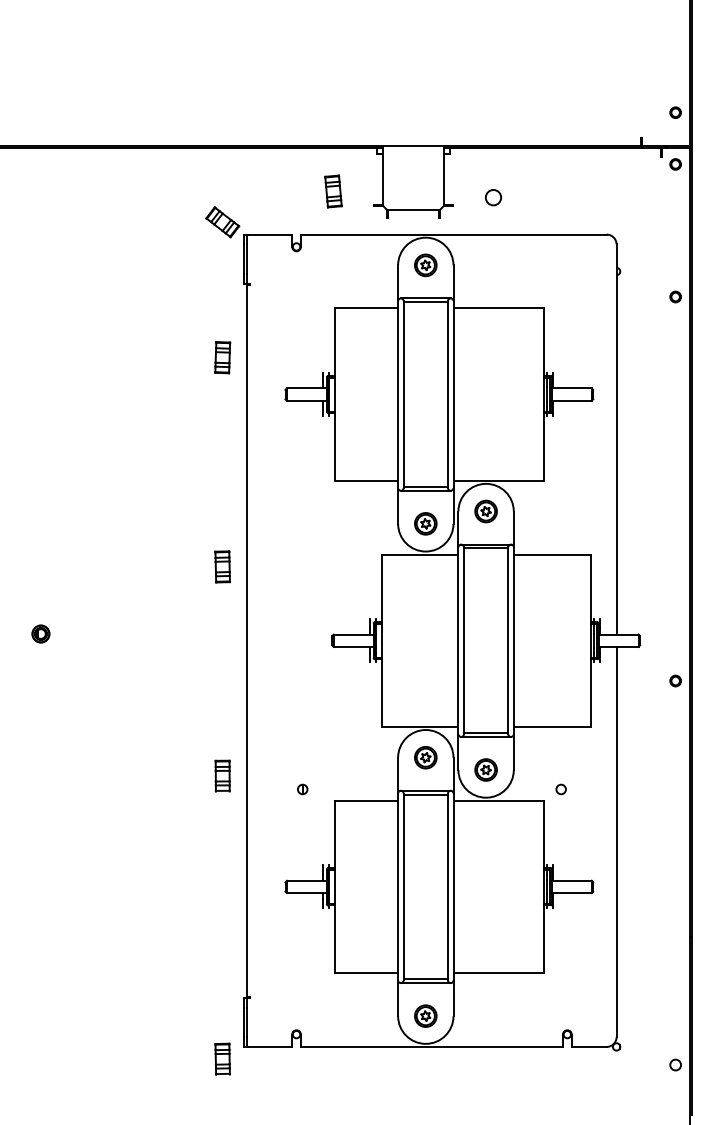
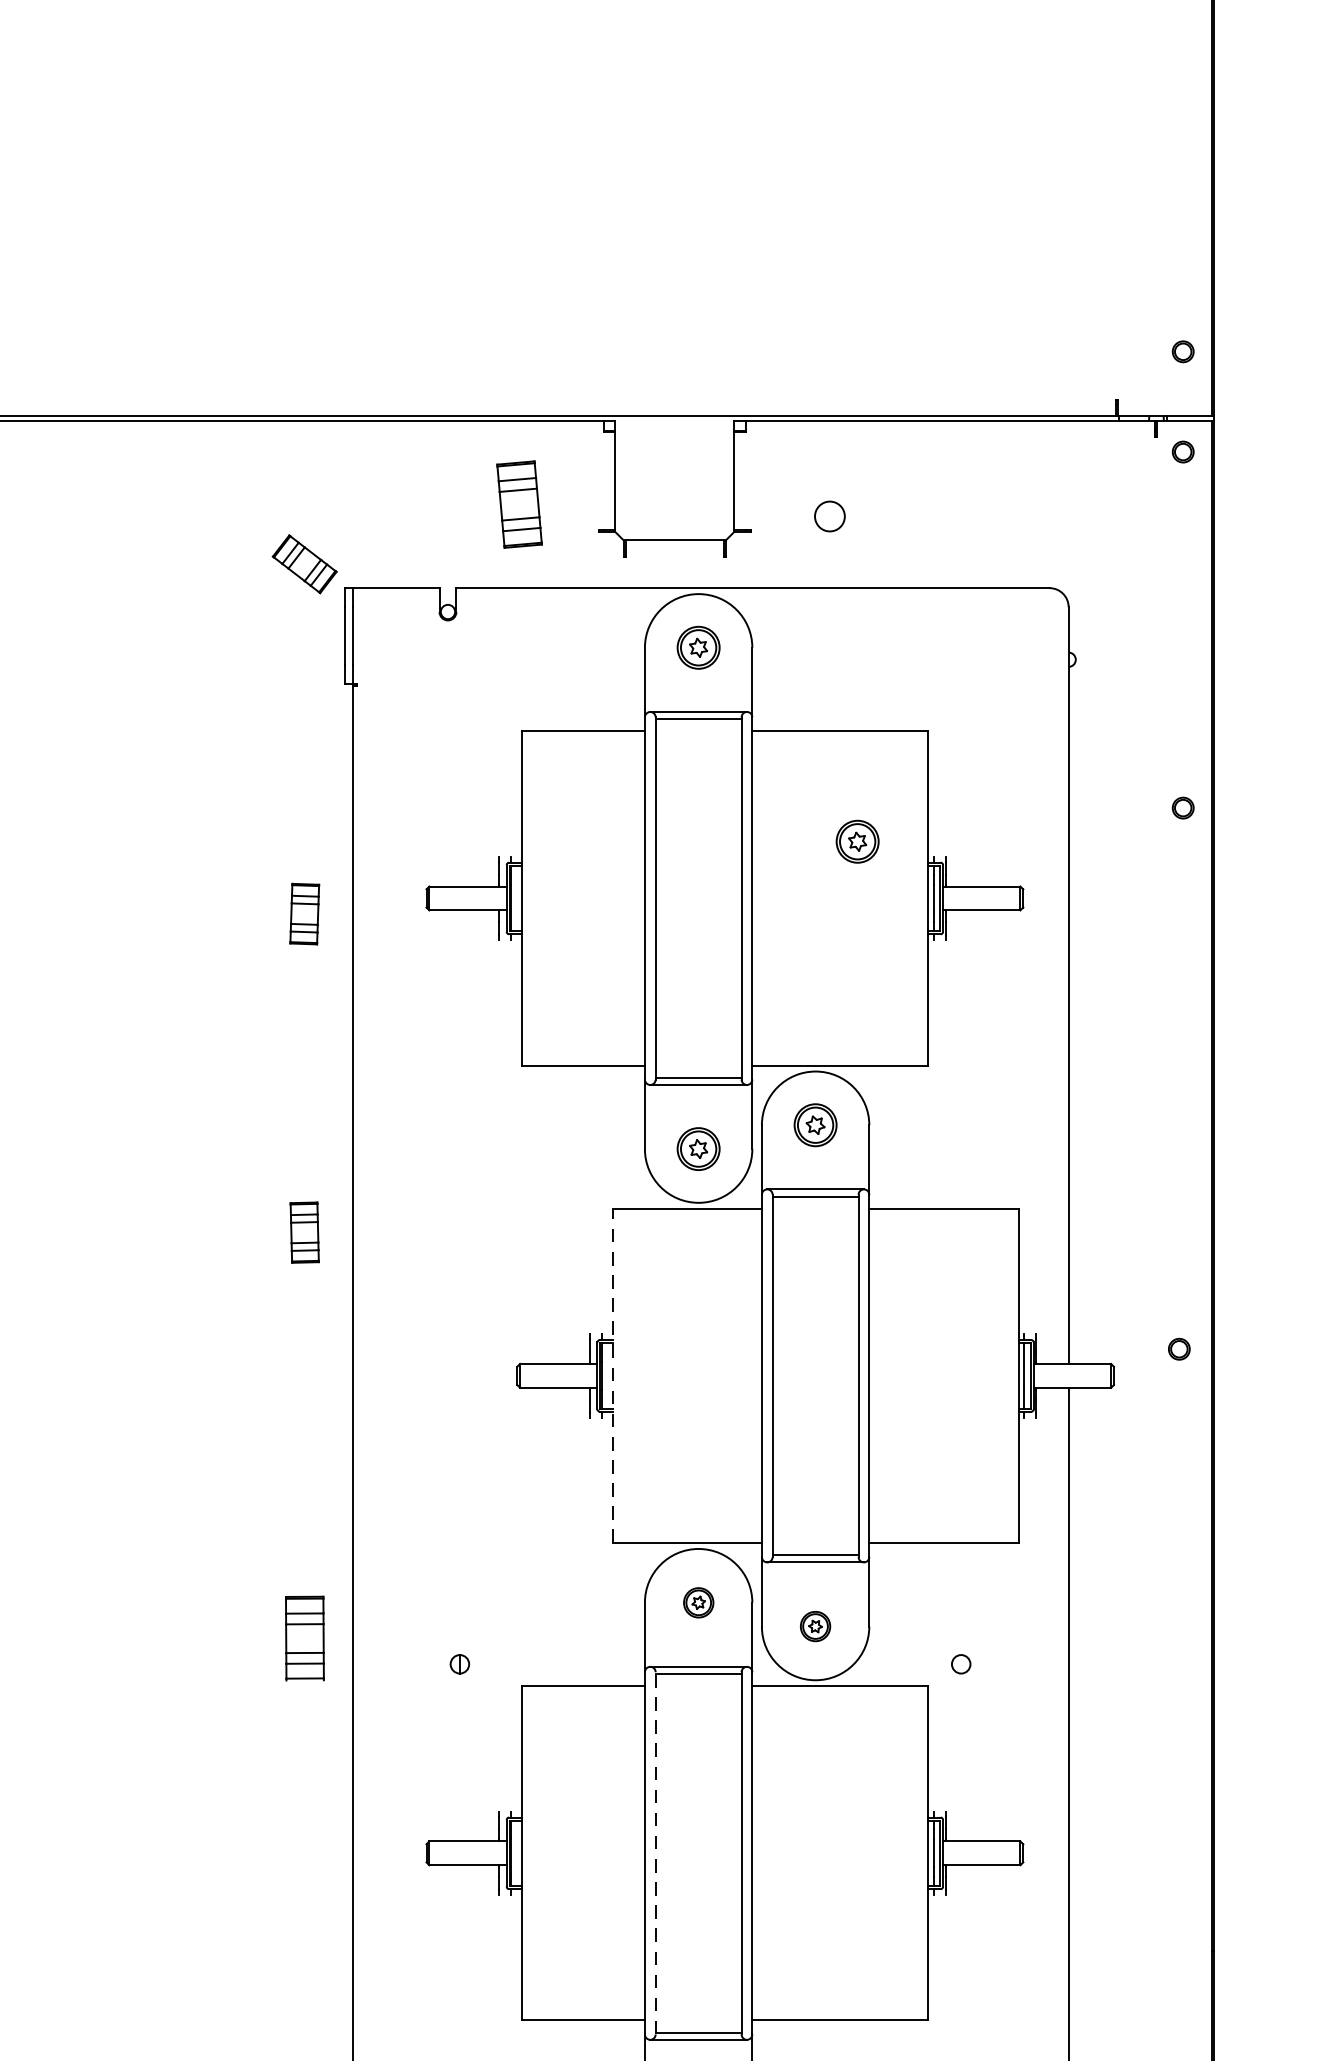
part: (333, 191) -> (519, 504), size x1.4
part: (675, 296) -> (1182, 807), moved
part: (222, 357) -> (304, 913), moved
part: (507, 365) -> (857, 841), added
line: (381, 640) -> (612, 1375), solid -> dashed
part: (675, 680) -> (1179, 1348), moved
part: (425, 757) -> (698, 1602), size x0.7
part: (485, 769) -> (814, 1625), size x0.7
part: (222, 775) -> (304, 1637), size x1.4
line: (403, 886) -> (655, 1852), solid -> dashed

